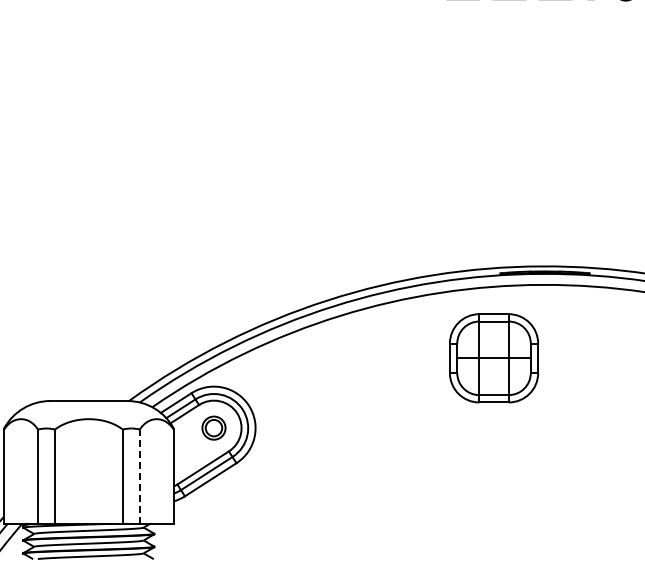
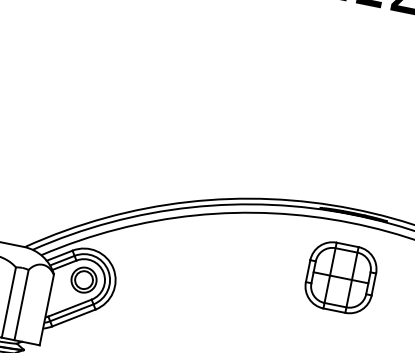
part: (494, 358) -> (341, 277), moved
part: (213, 427) -> (83, 279), size x1.43
line: (139, 476) -> (21, 304), dashed -> solid

